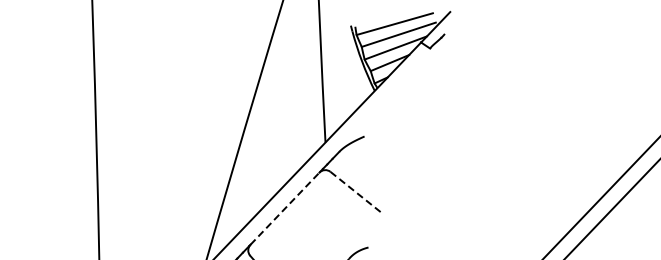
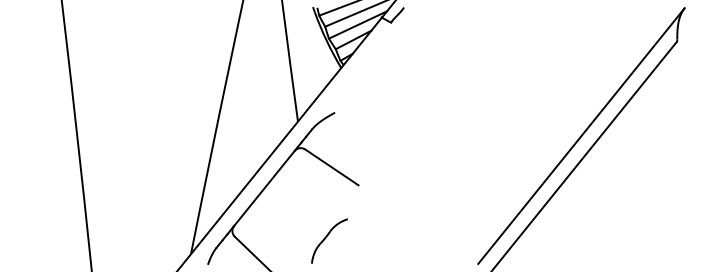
line: (357, 192) -> (332, 167), dashed -> solid
line: (285, 208) -> (264, 188), dashed -> solid

